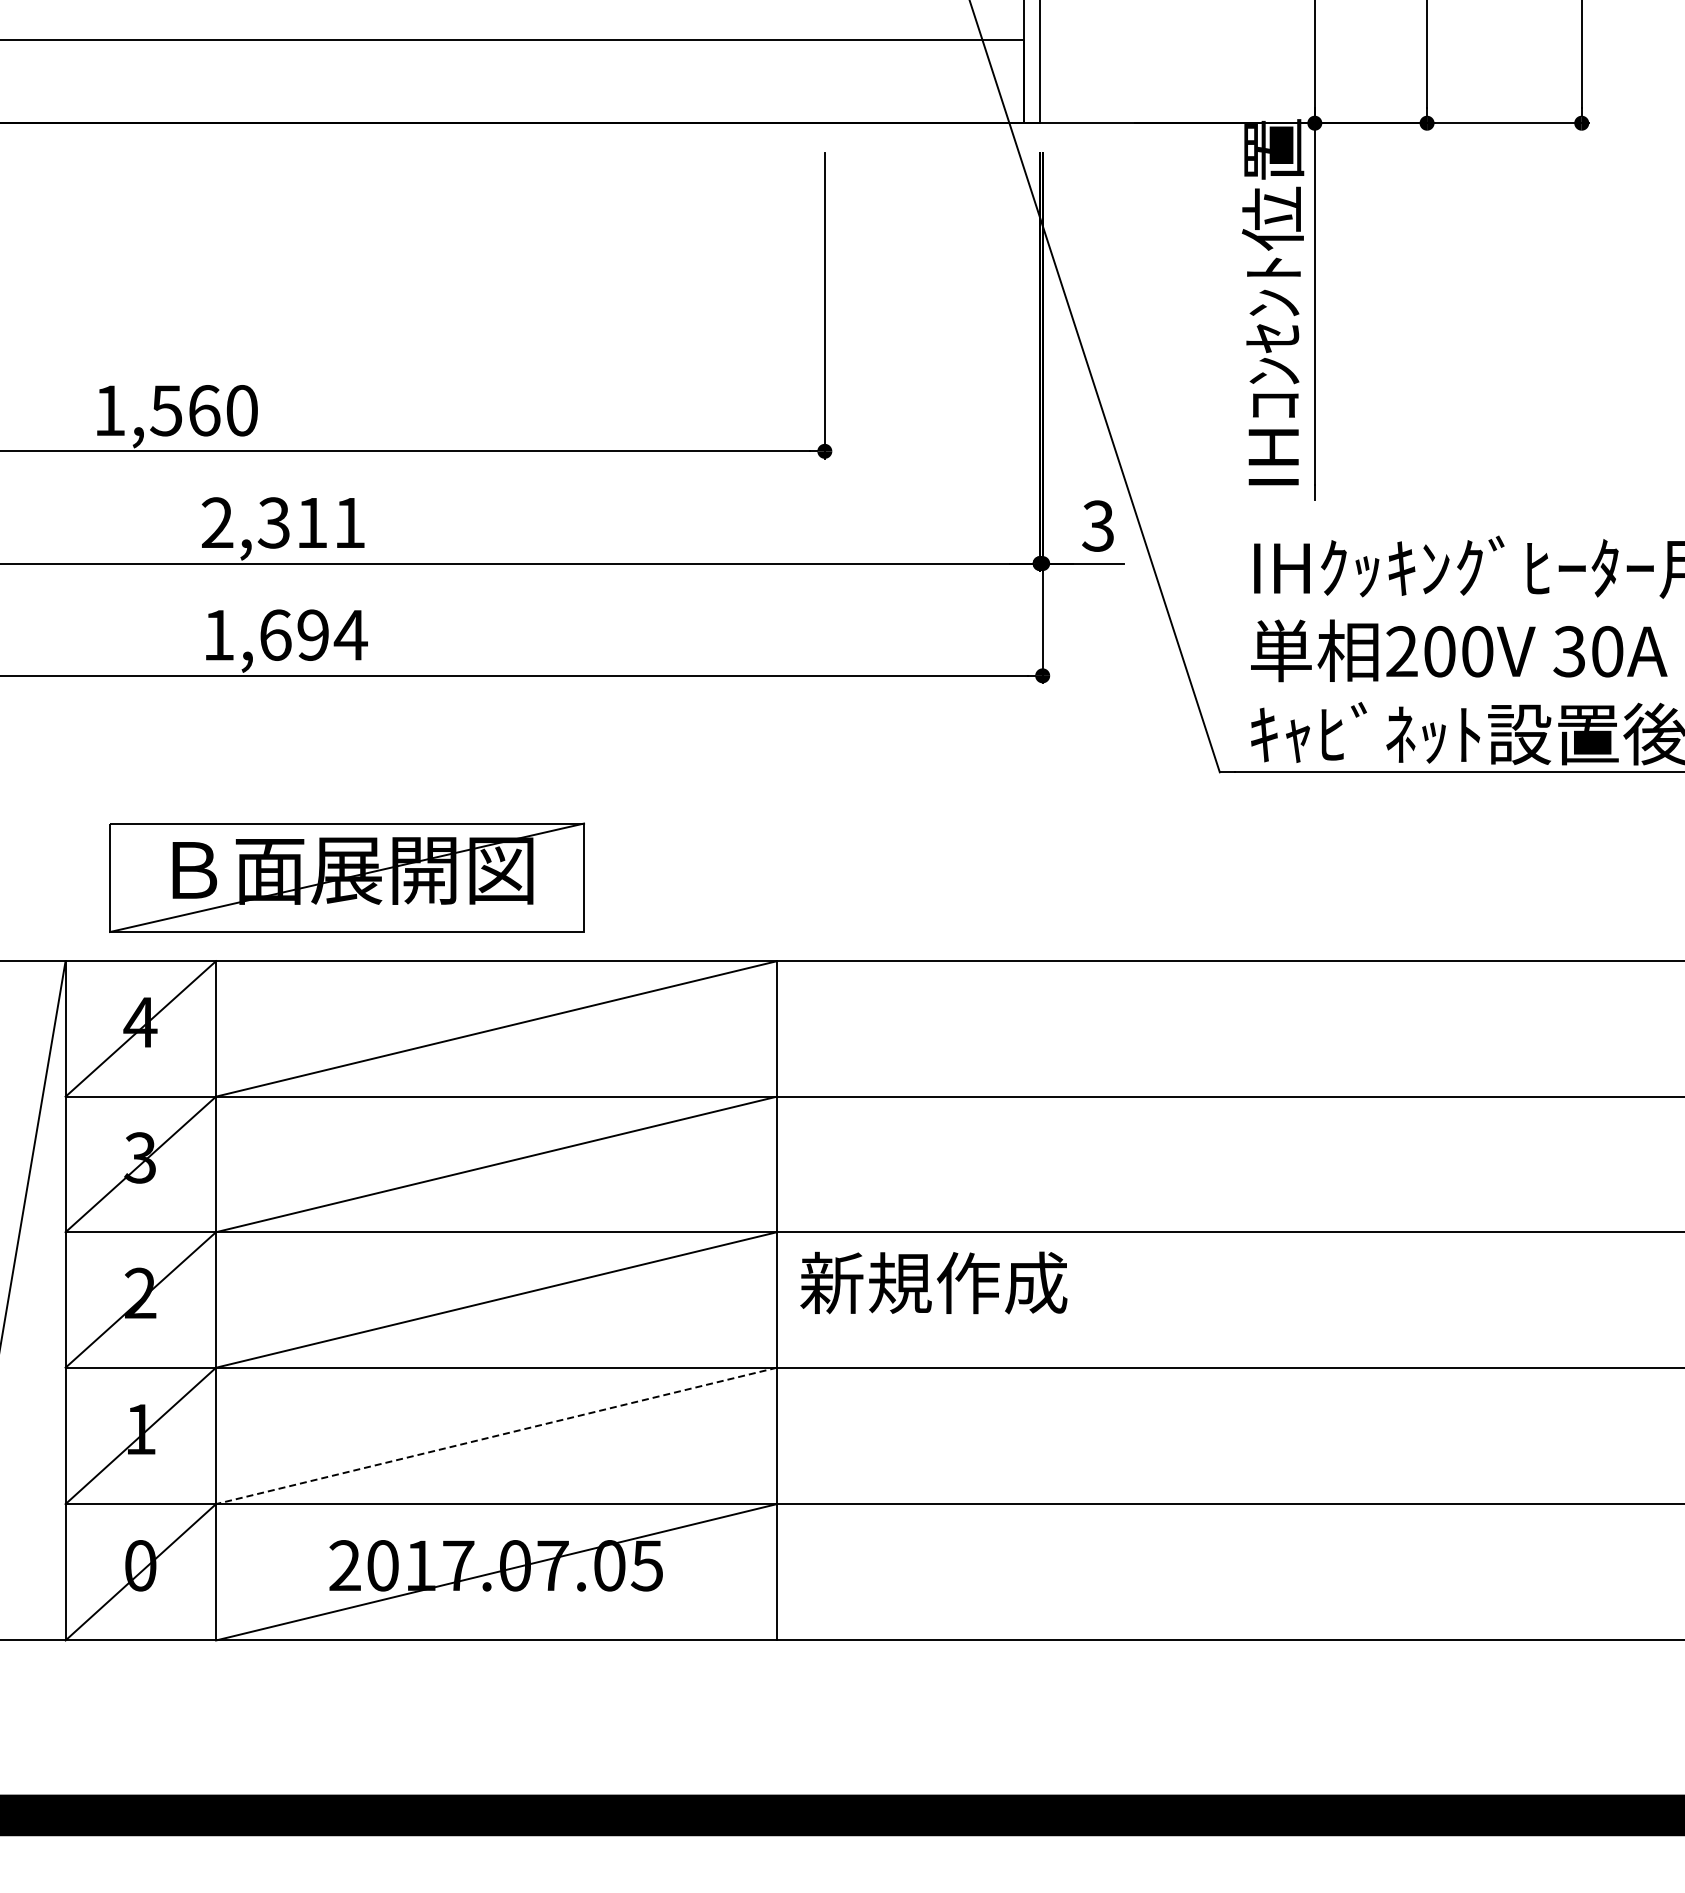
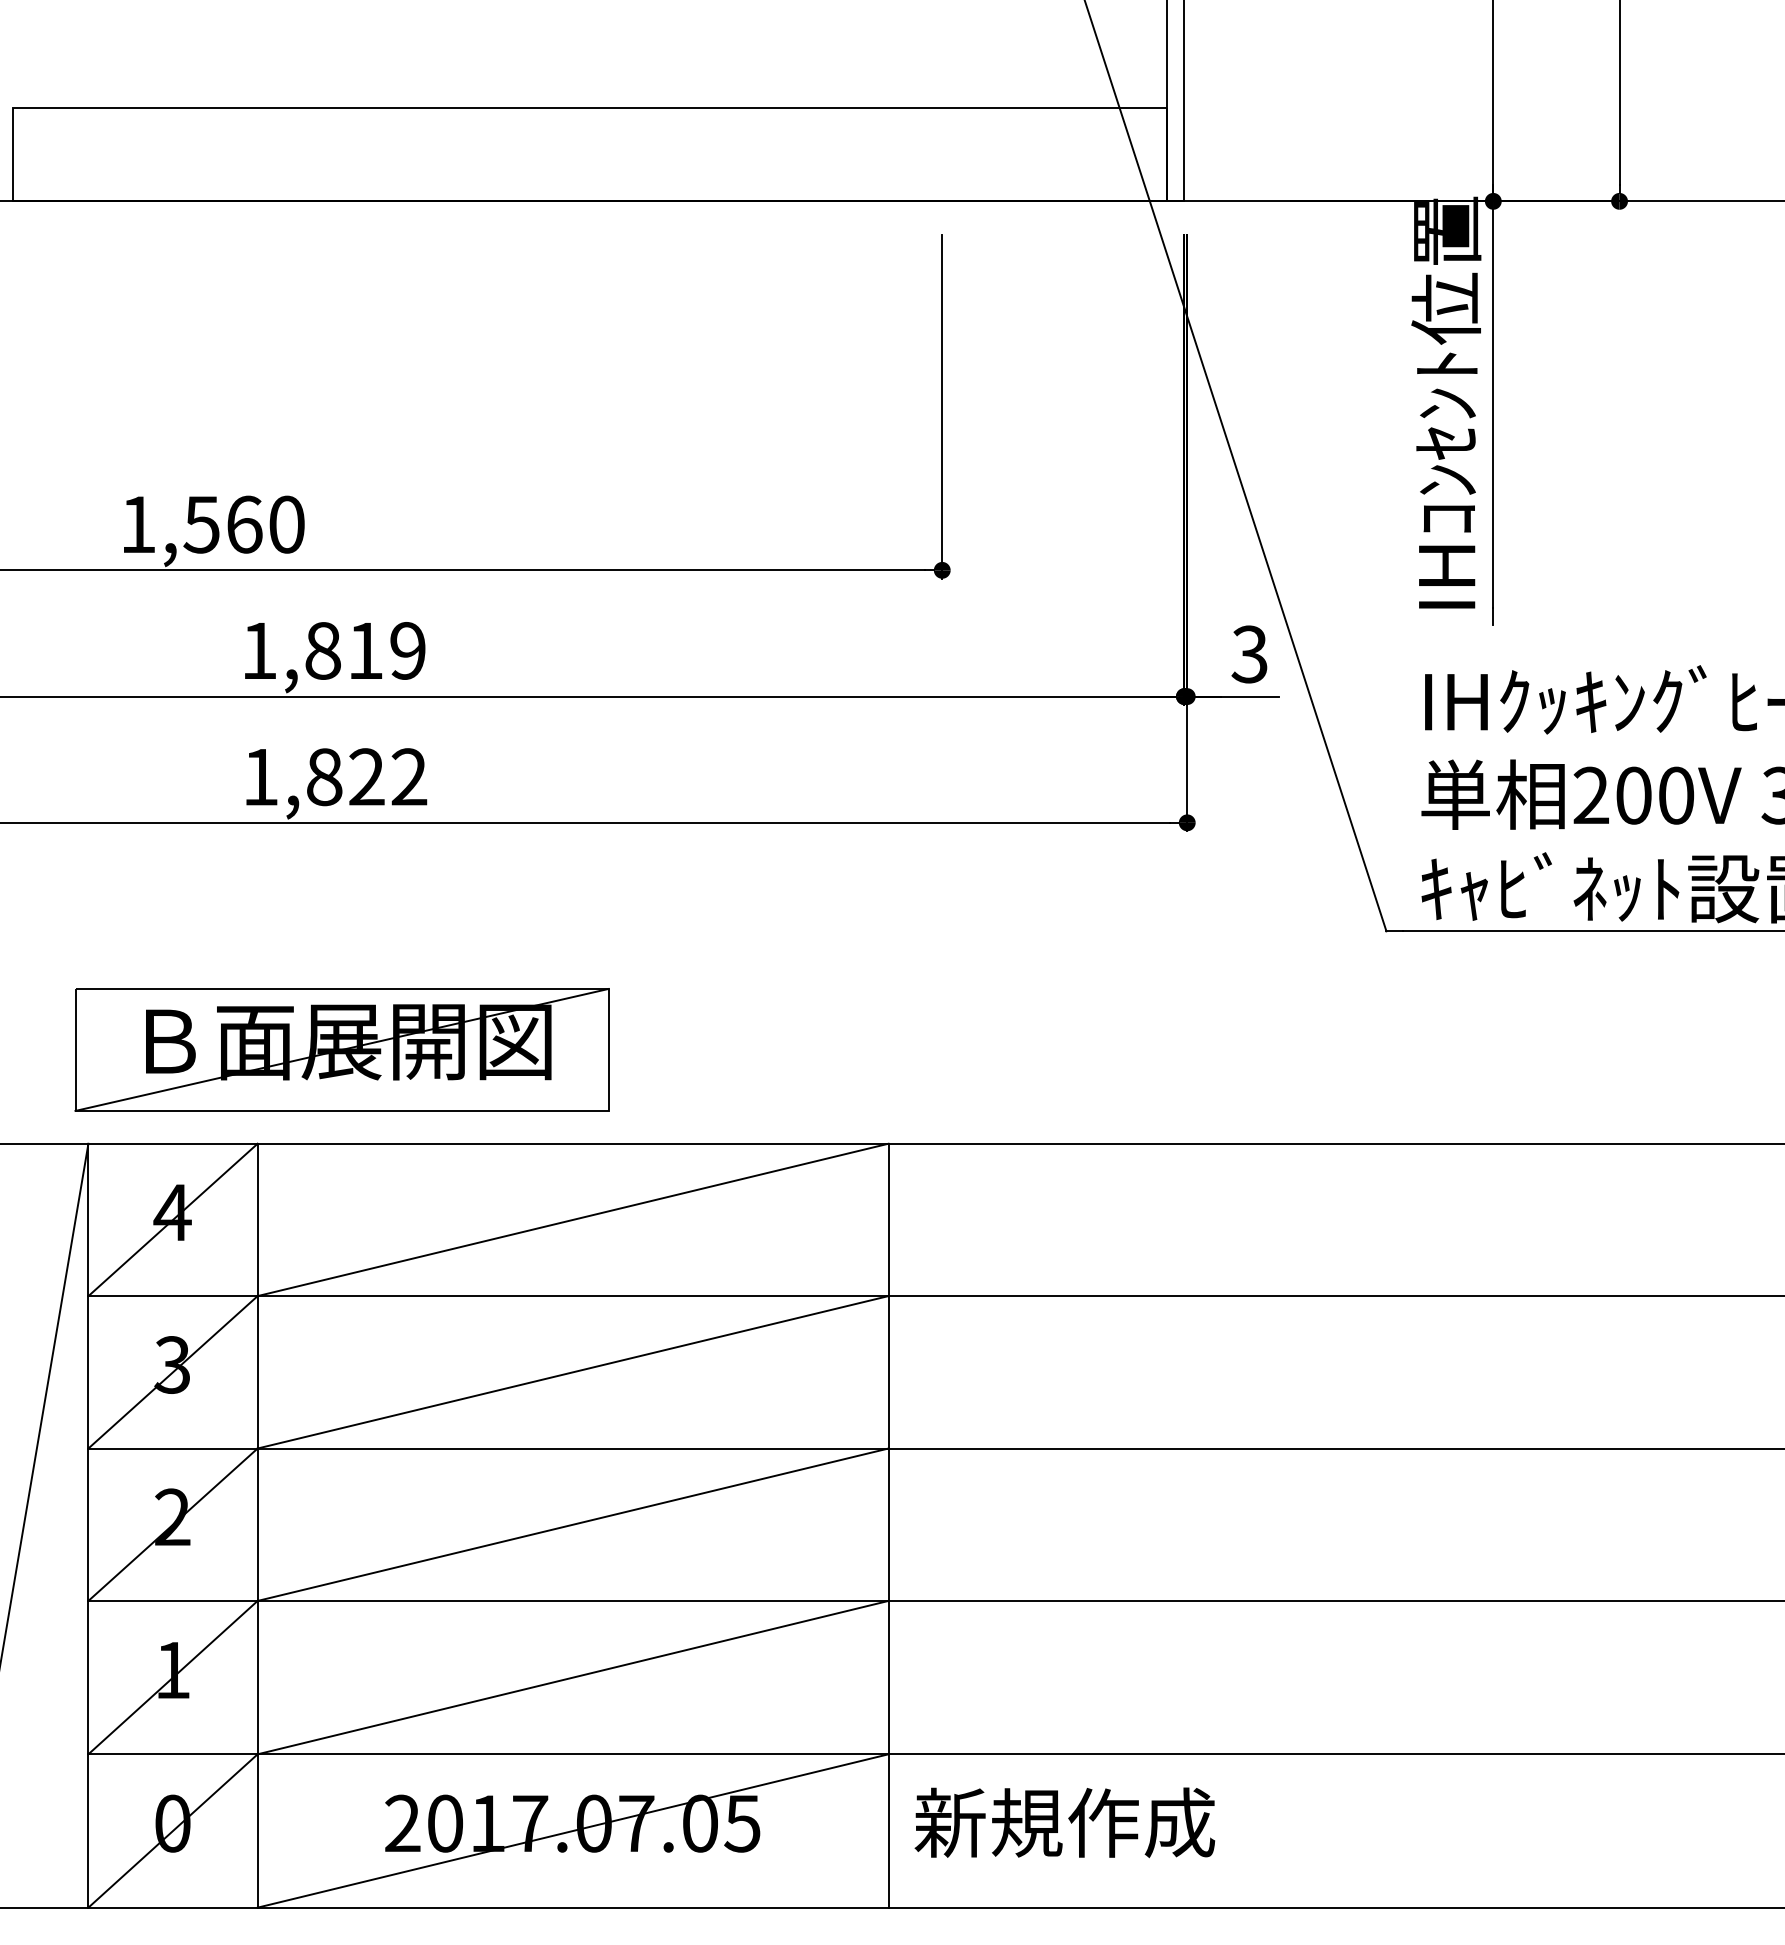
text: (283, 522) -> (333, 650), 2,311 -> 1,819
text: (313, 634) -> (367, 776), 1,694 -> 1,822
part: (346, 877) -> (341, 1049), moved
text: (933, 1282) -> (1064, 1822), moved
line: (496, 1435) -> (573, 1677), dashed -> solid

